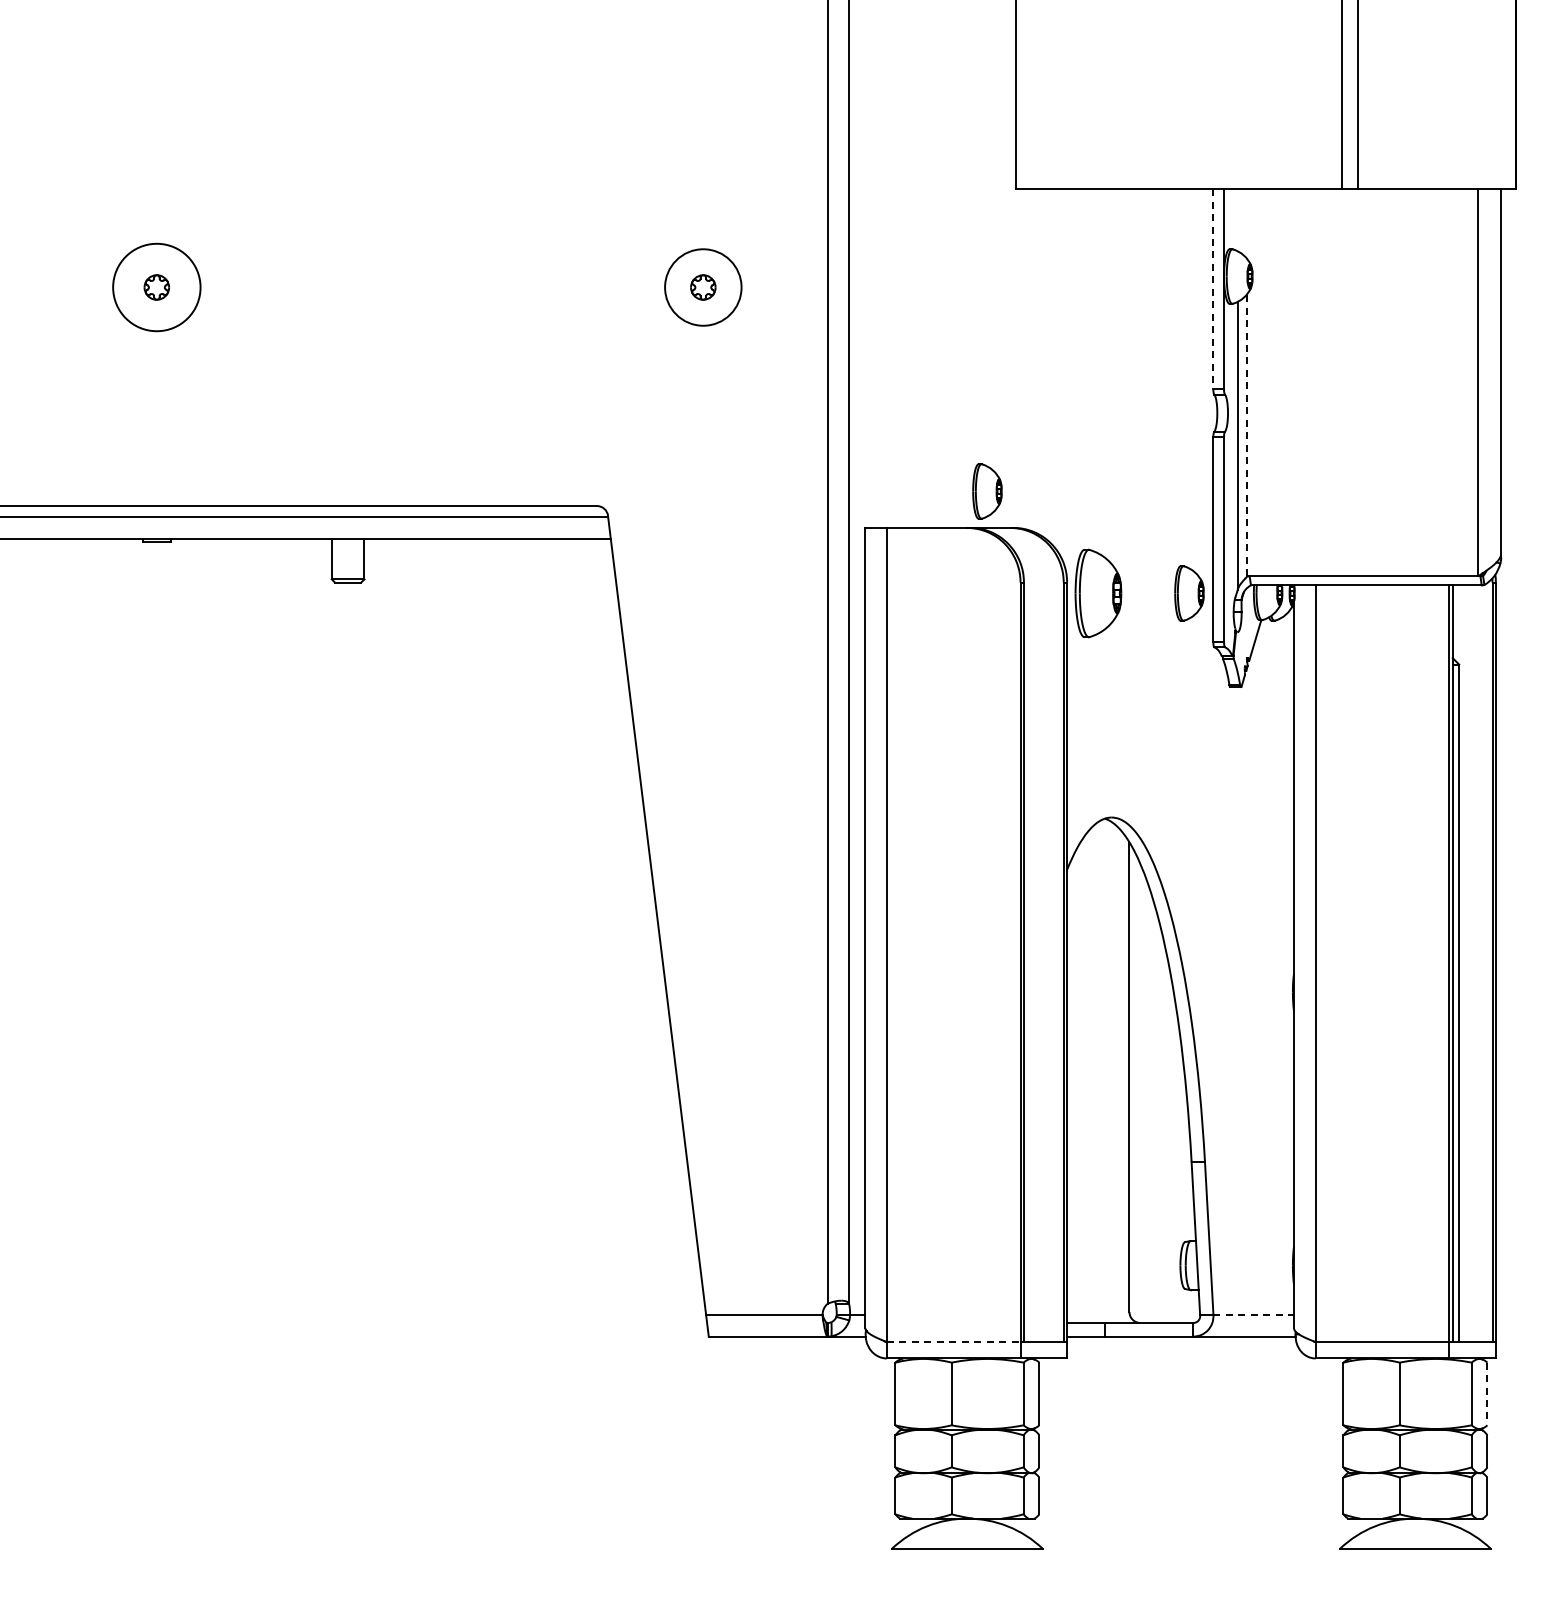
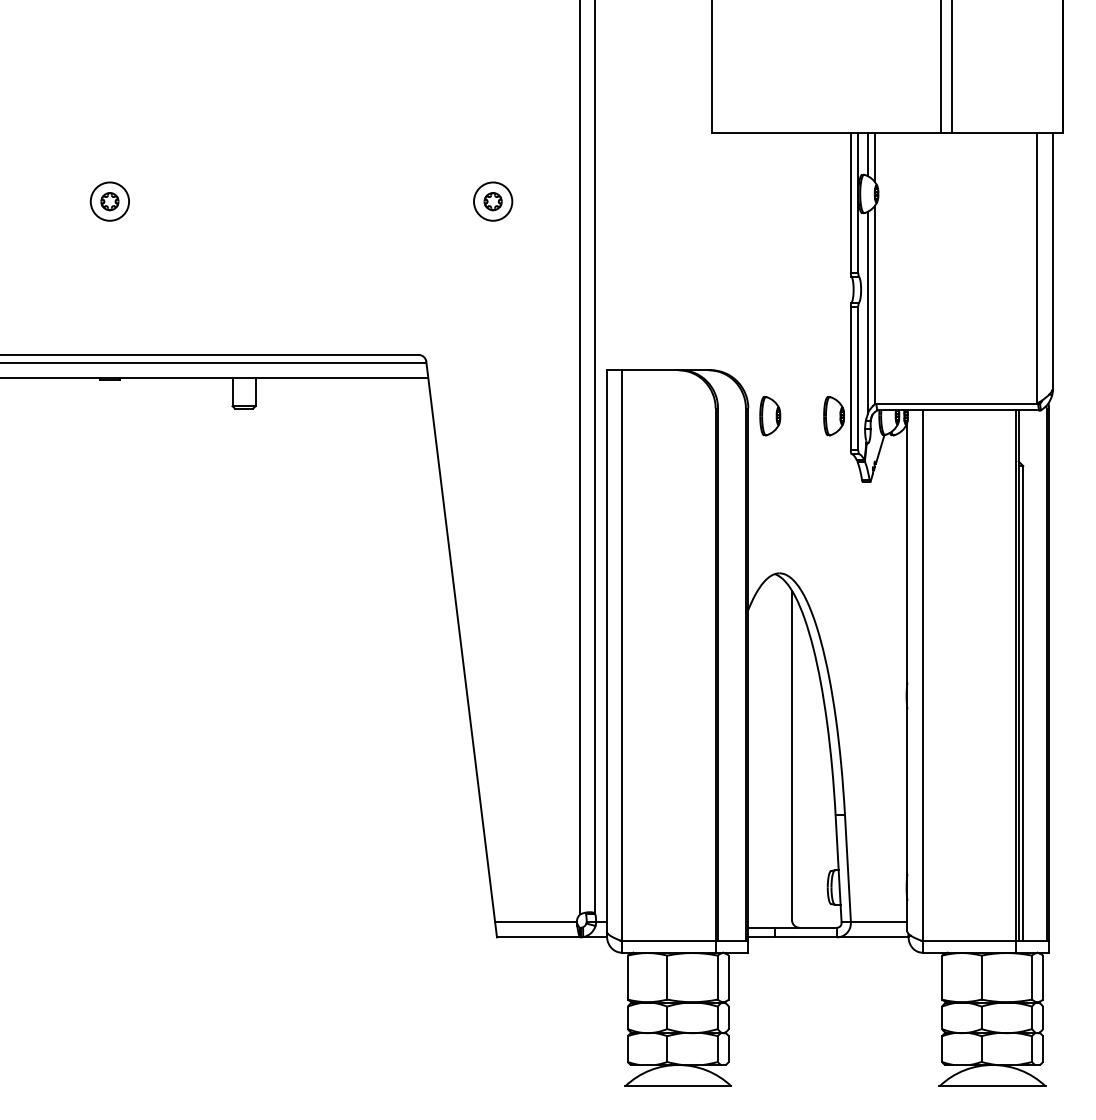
line: (1237, 220) -> (867, 154), added
line: (1247, 224) -> (874, 157), added
circle: (156, 287) -> (109, 201), size x0.62
circle: (703, 287) -> (493, 201), size x0.71
line: (1213, 289) -> (850, 203), dashed -> solid
line: (1247, 434) -> (874, 304), dashed -> solid
part: (987, 491) -> (692, 344), removed
part: (1098, 593) -> (770, 416), size x0.62
line: (1254, 1314) -> (879, 921), dashed -> solid
line: (953, 1342) -> (668, 941), dashed -> solid
line: (1487, 1394) -> (1043, 977), dashed -> solid

